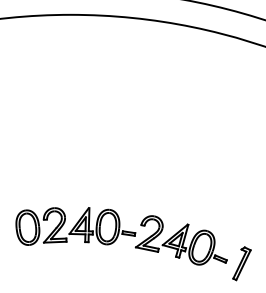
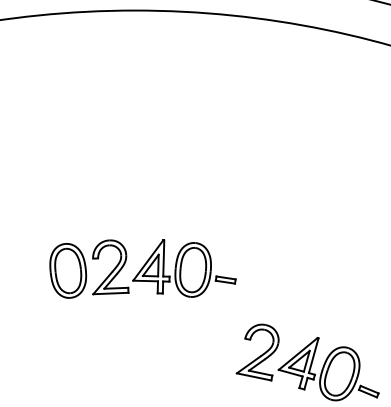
part: (75, 226) -> (142, 269), moved

